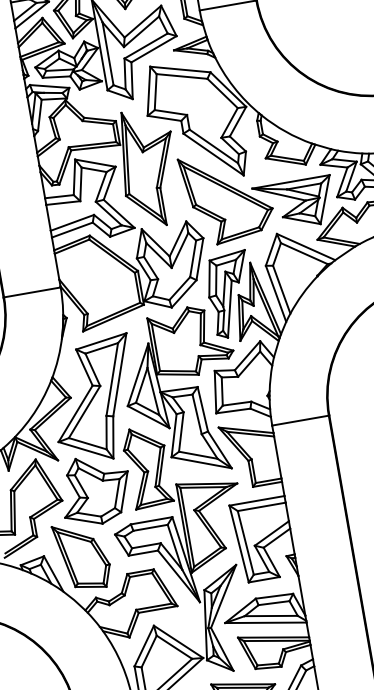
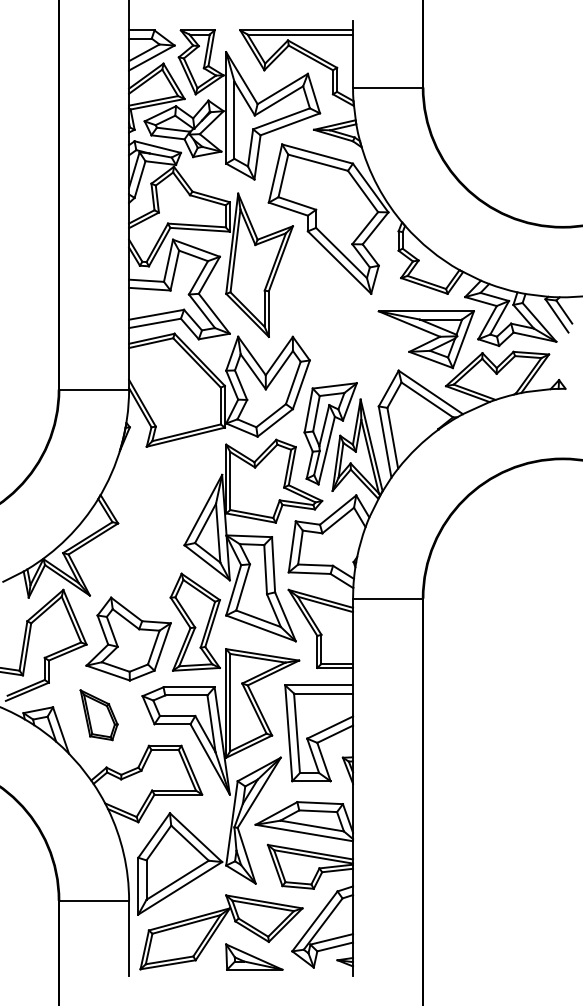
part: (226, 196) -> (346, 315), removed
part: (94, 399) -> (146, 530), removed
part: (81, 555) -> (98, 714), size x0.6

